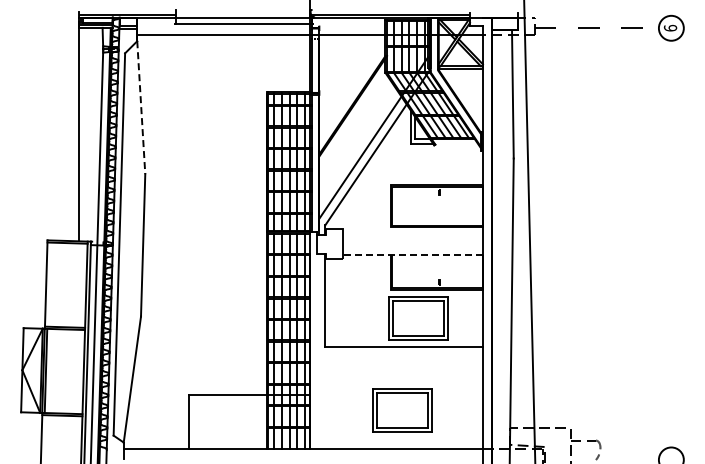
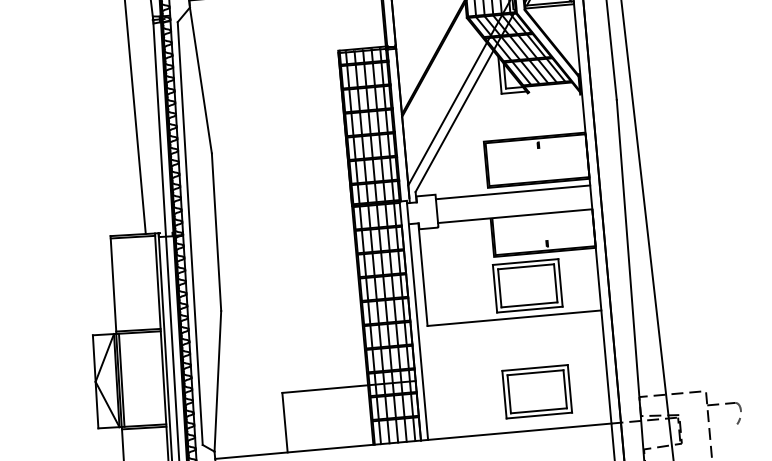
line: (141, 107) -> (201, 80), dashed -> solid
line: (412, 233) -> (512, 192), added
line: (413, 254) -> (515, 215), dashed -> solid
line: (316, 351) -> (418, 332), added
part: (402, 410) -> (536, 391), moved

